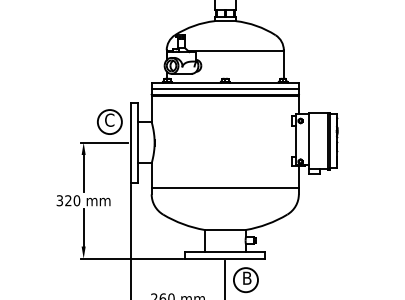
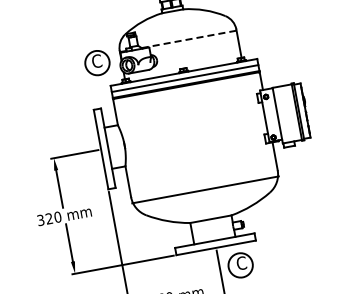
line: (236, 51) -> (189, 39), solid -> dashed
part: (109, 121) -> (96, 62), moved
line: (224, 187) -> (204, 190), moved
text: (246, 277) -> (240, 262), B -> C

